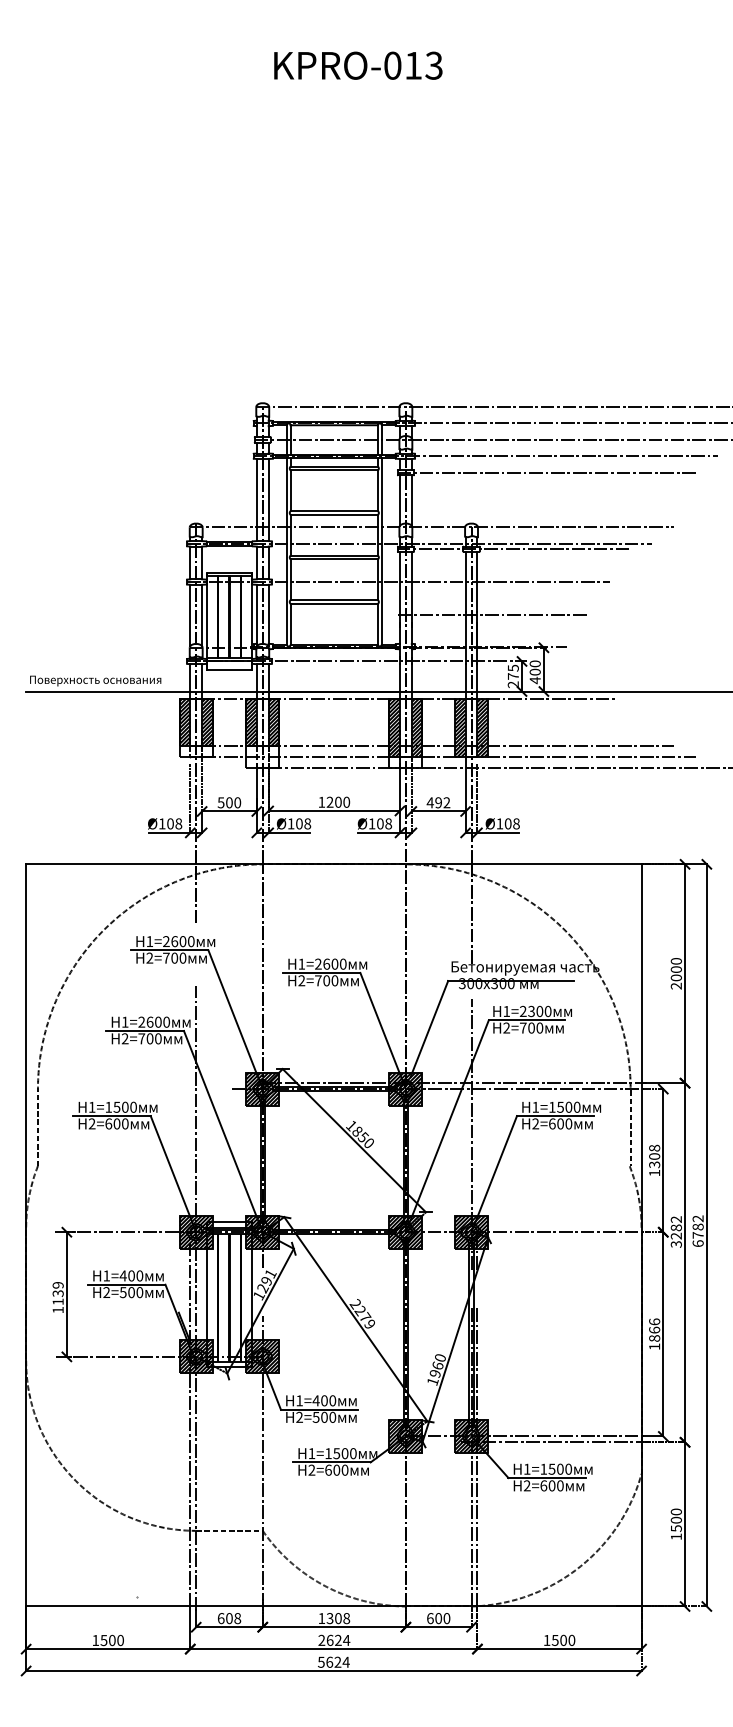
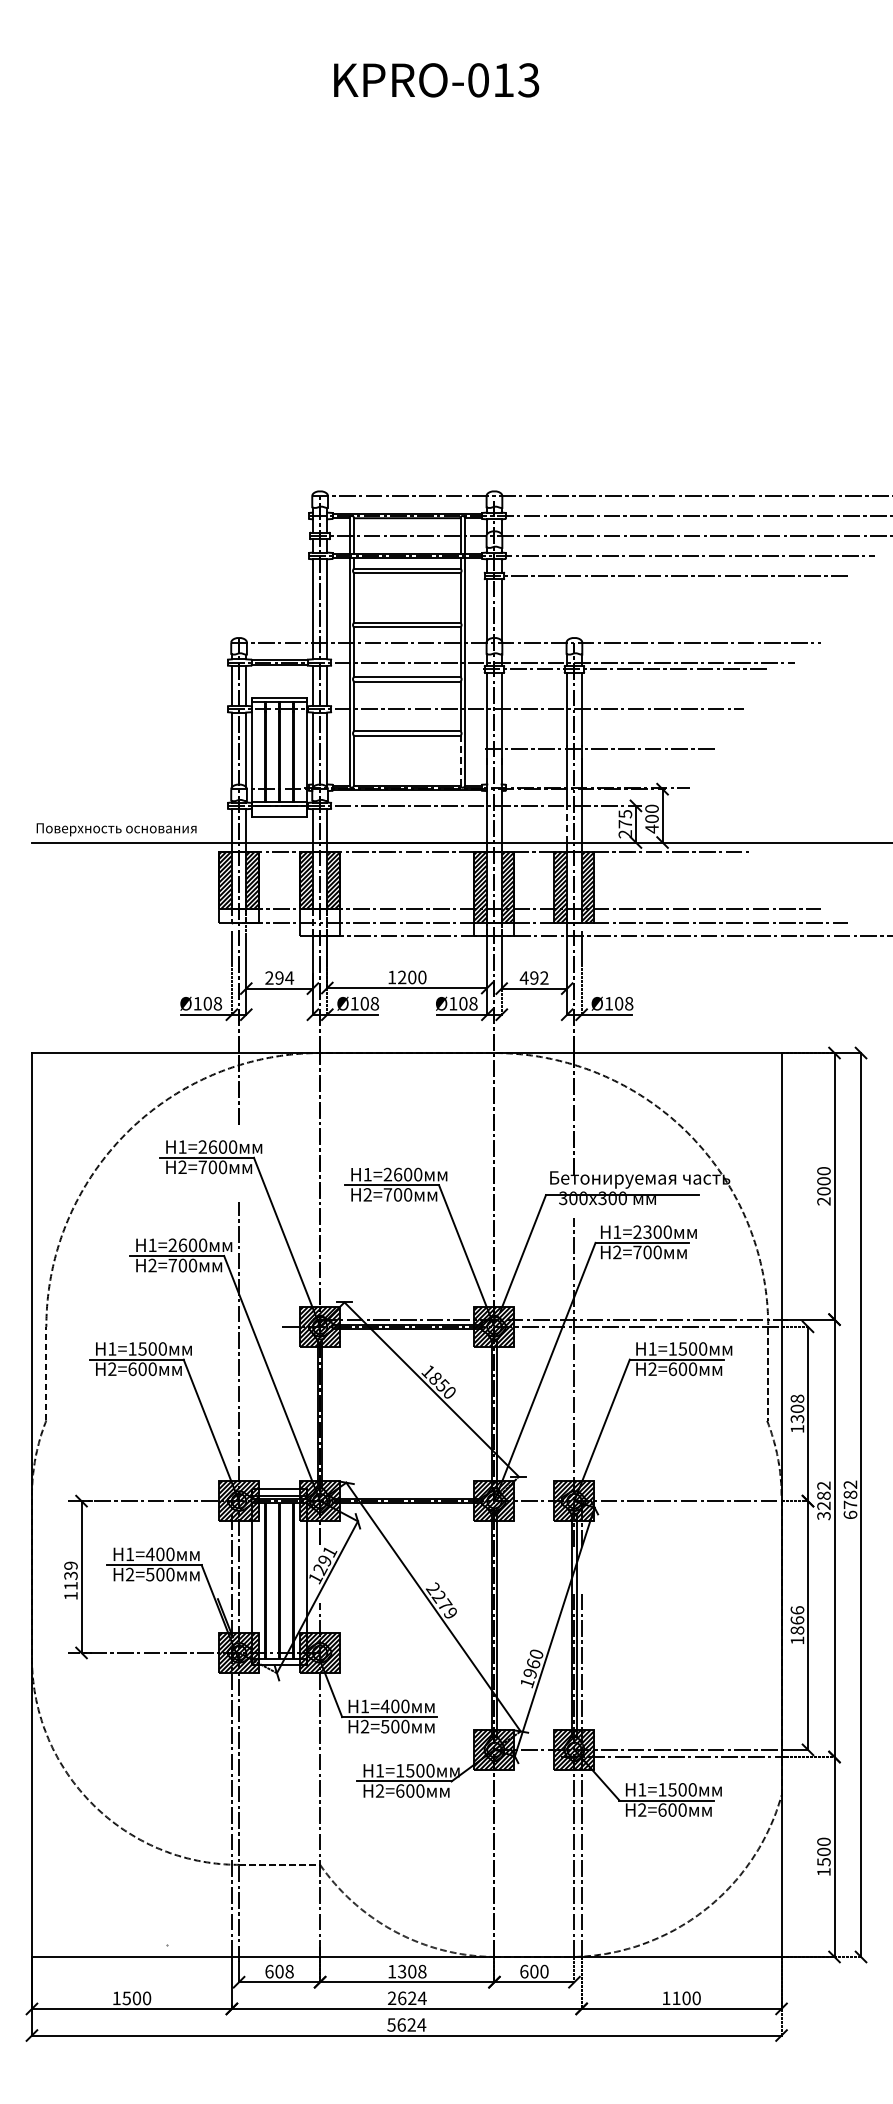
line: (377, 624) -> (460, 760), solid -> dashed
line: (465, 677) -> (567, 825), solid -> dashed
text: (229, 802) -> (279, 977), 500 -> 294
text: (555, 1640) -> (676, 1998), 1500 -> 1100

